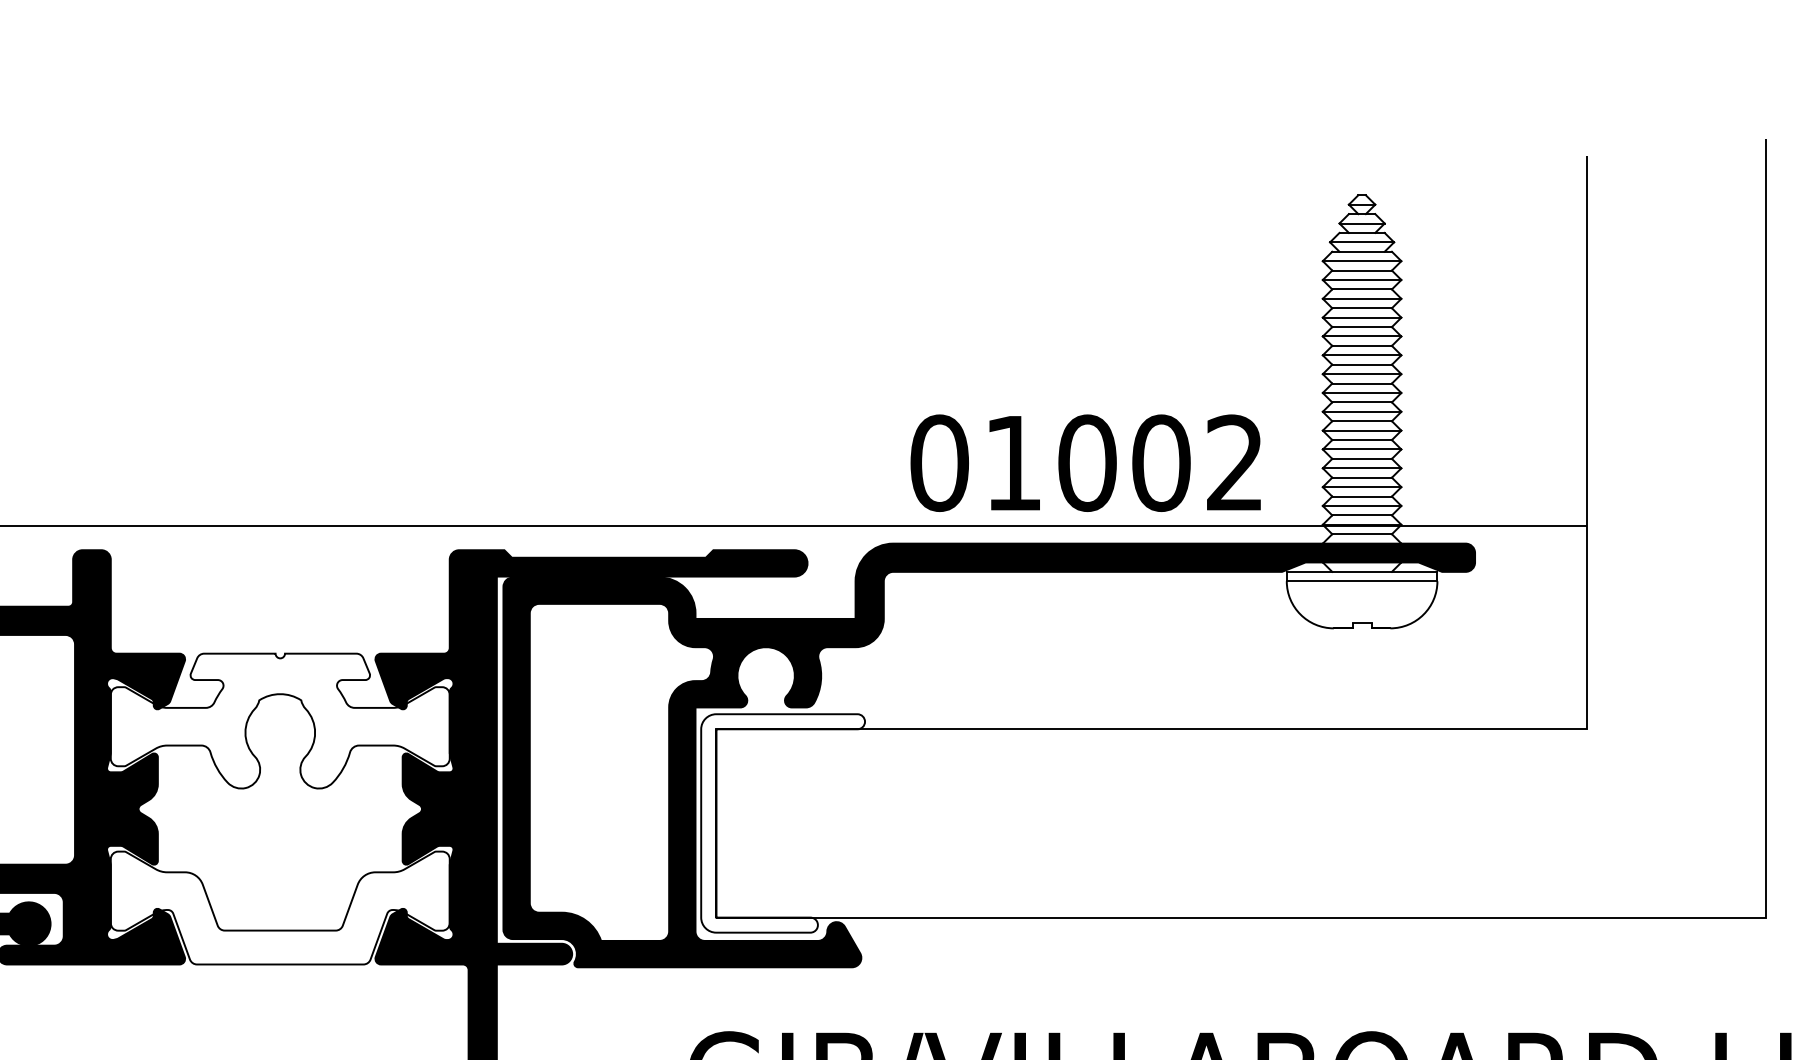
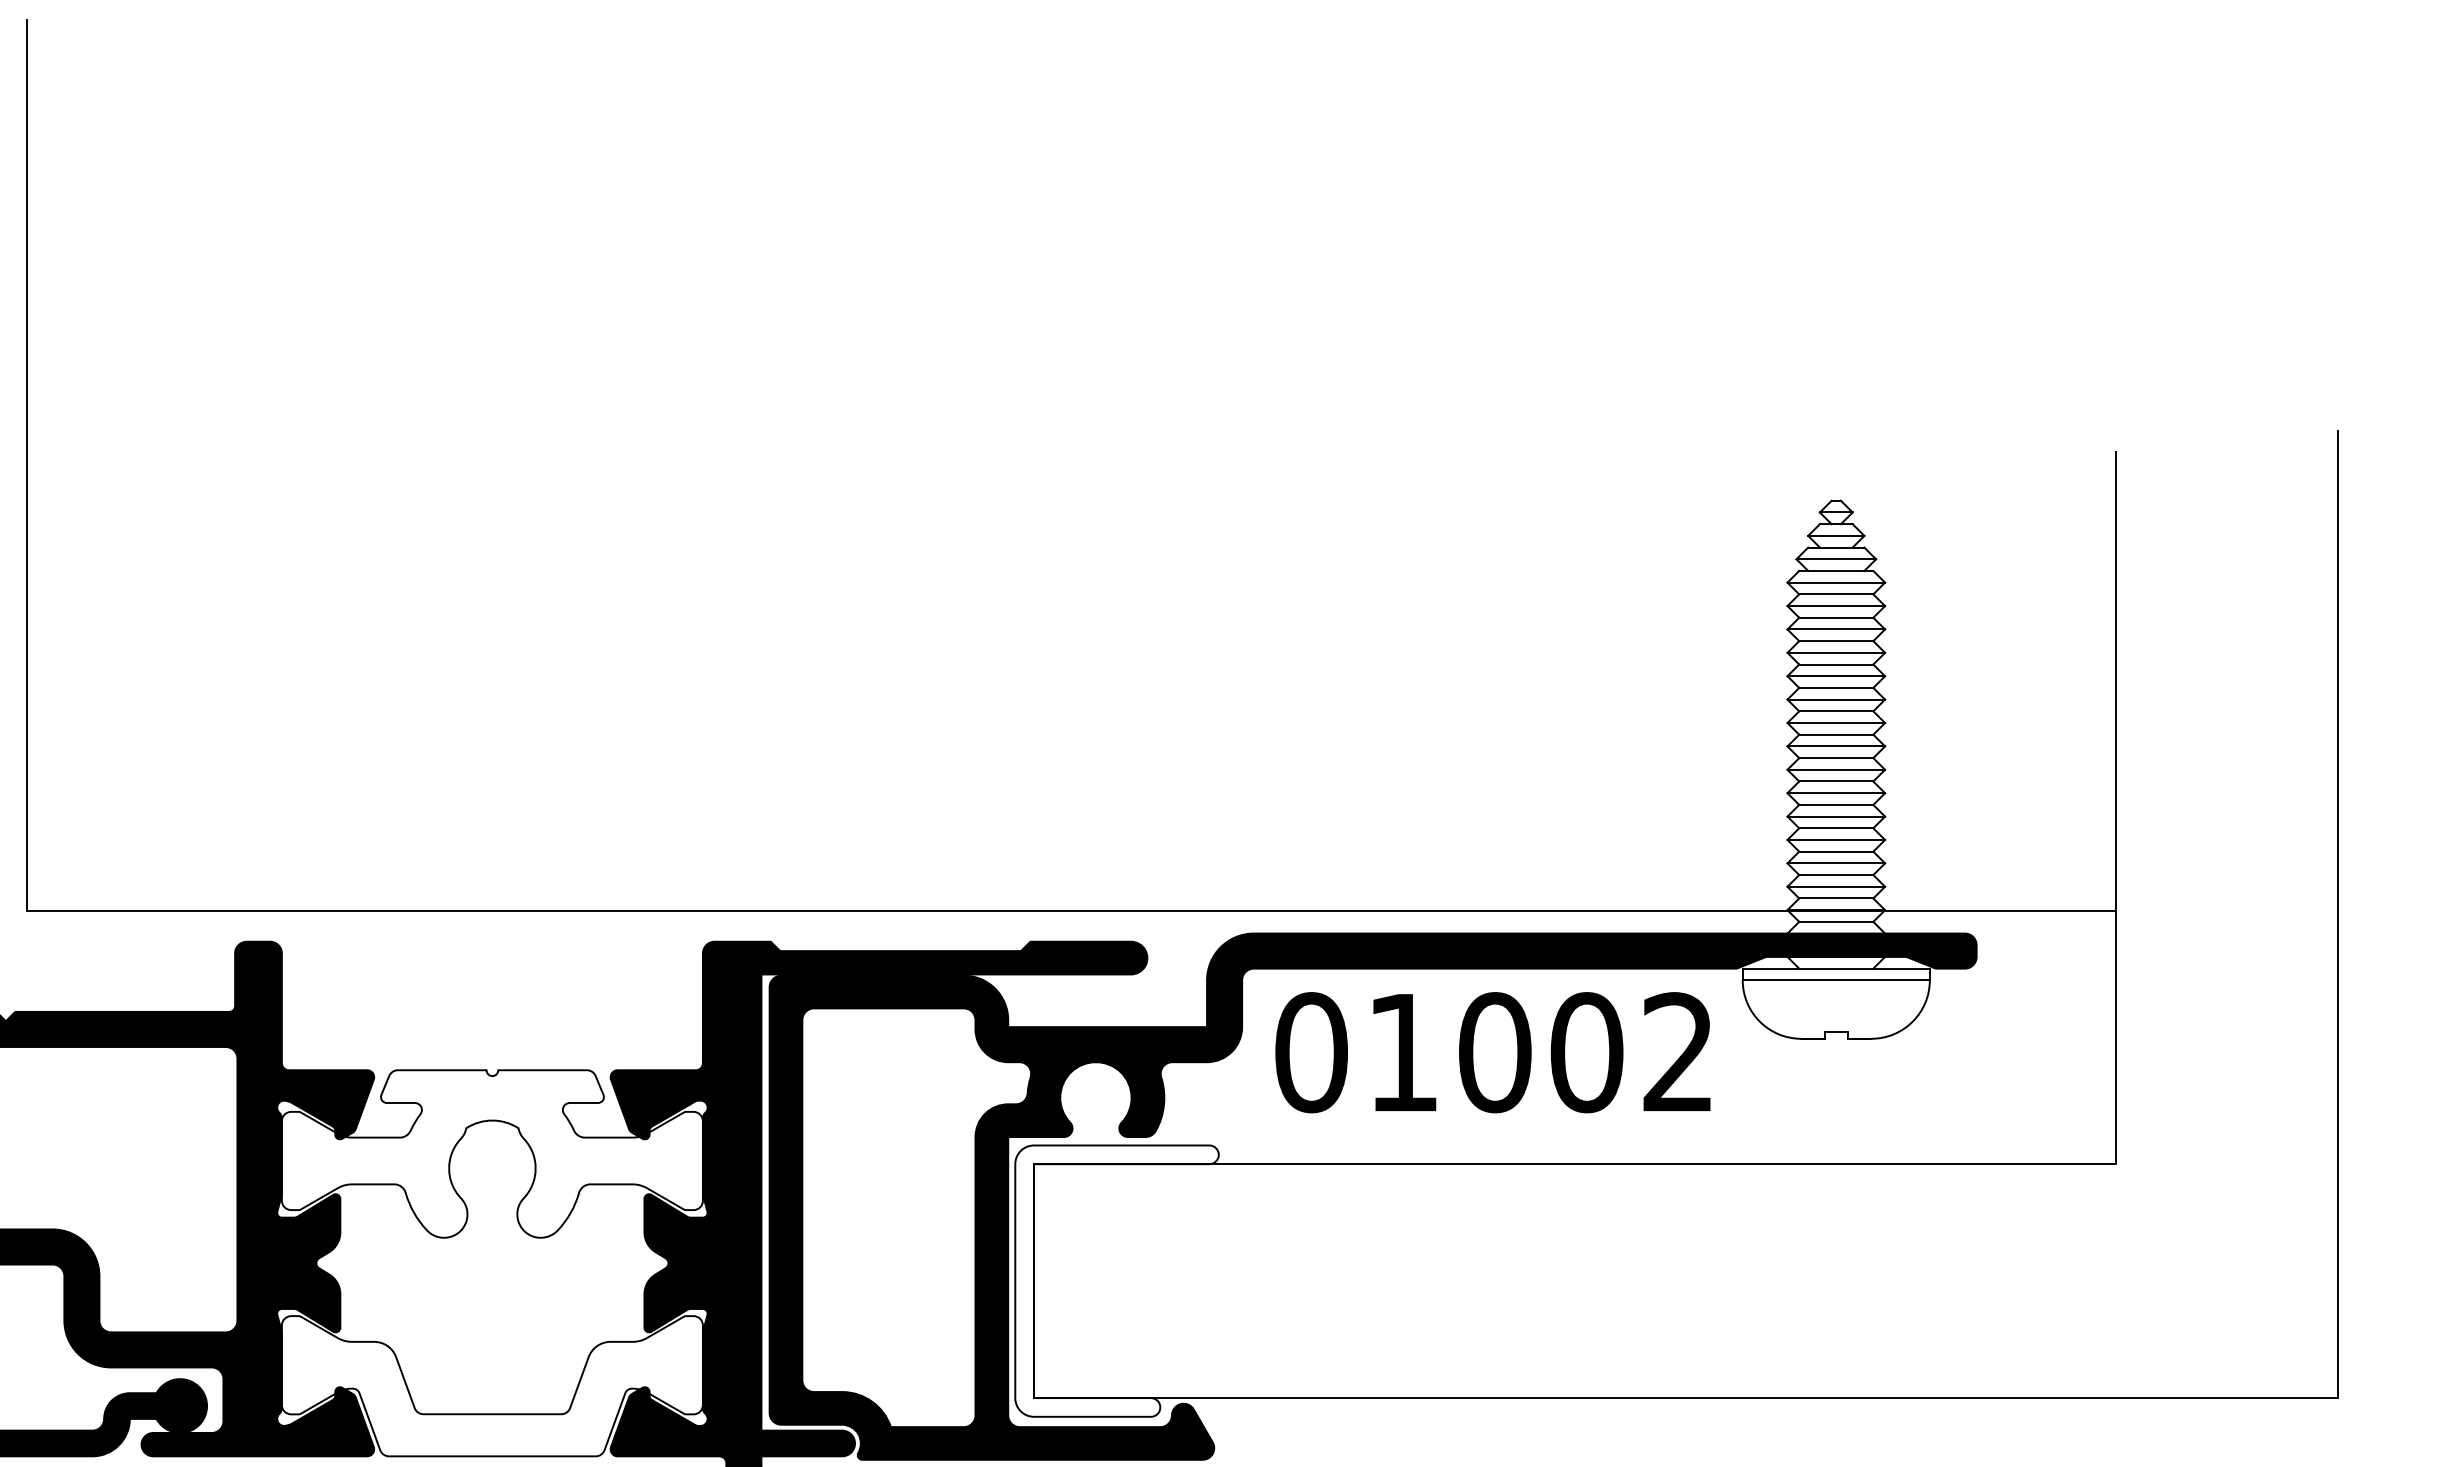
text: (1085, 463) -> (1492, 1052), moved

